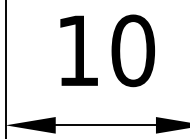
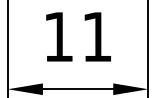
text: (133, 50) -> (97, 36), 10 -> 11

